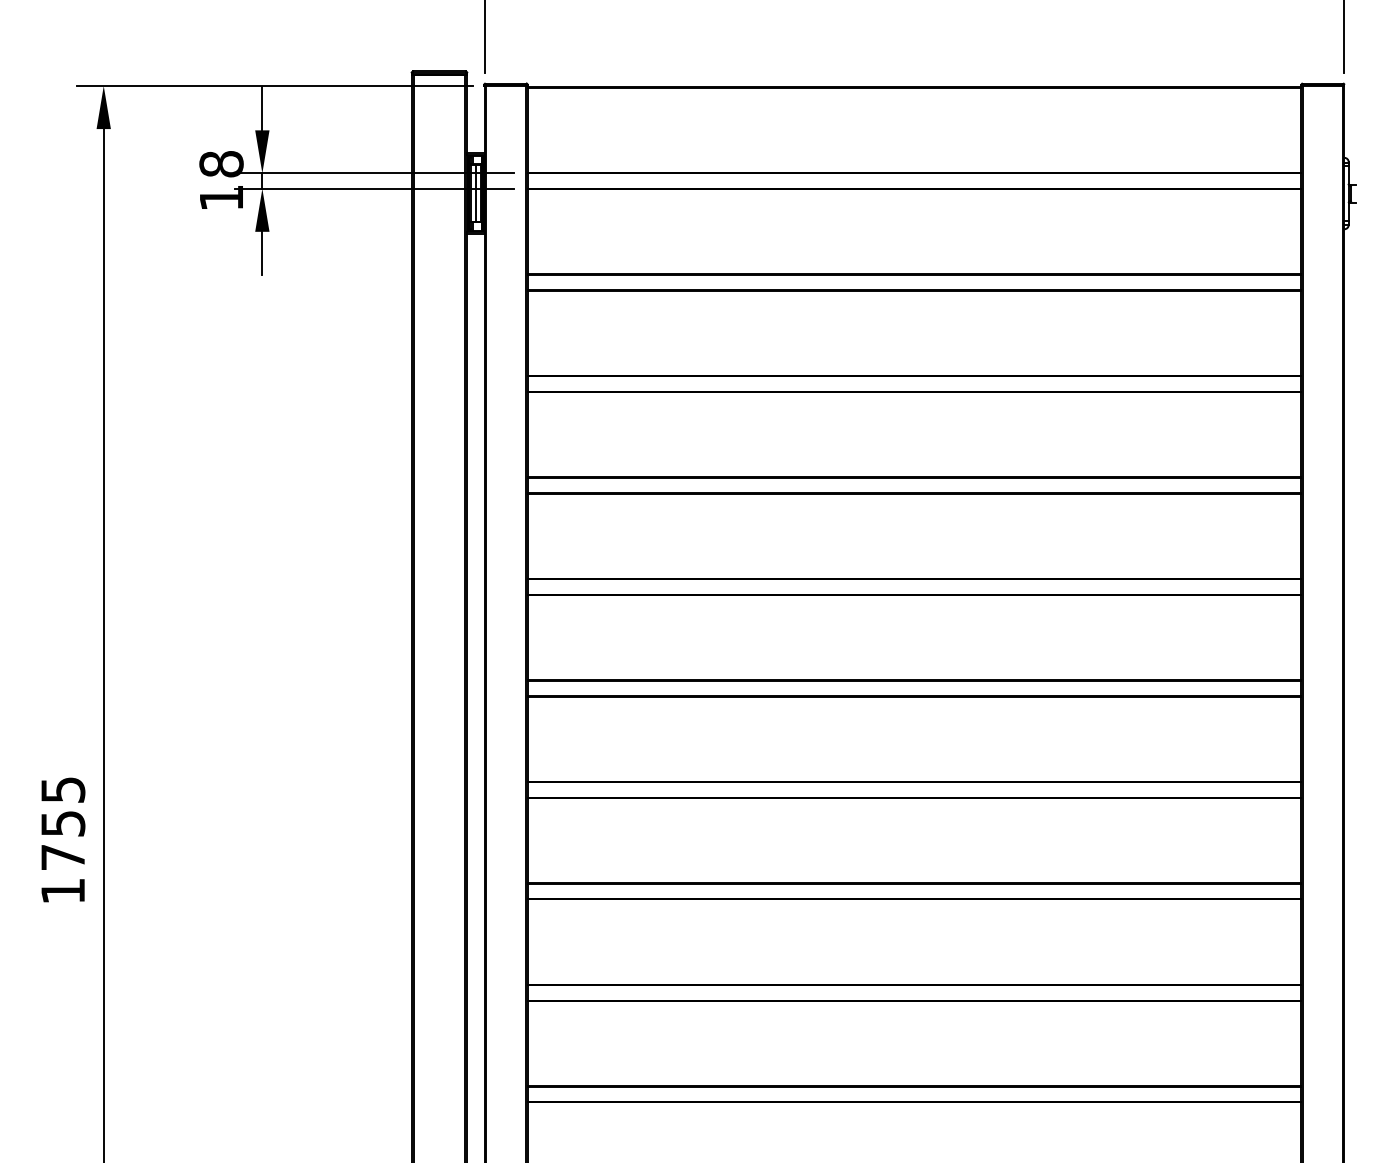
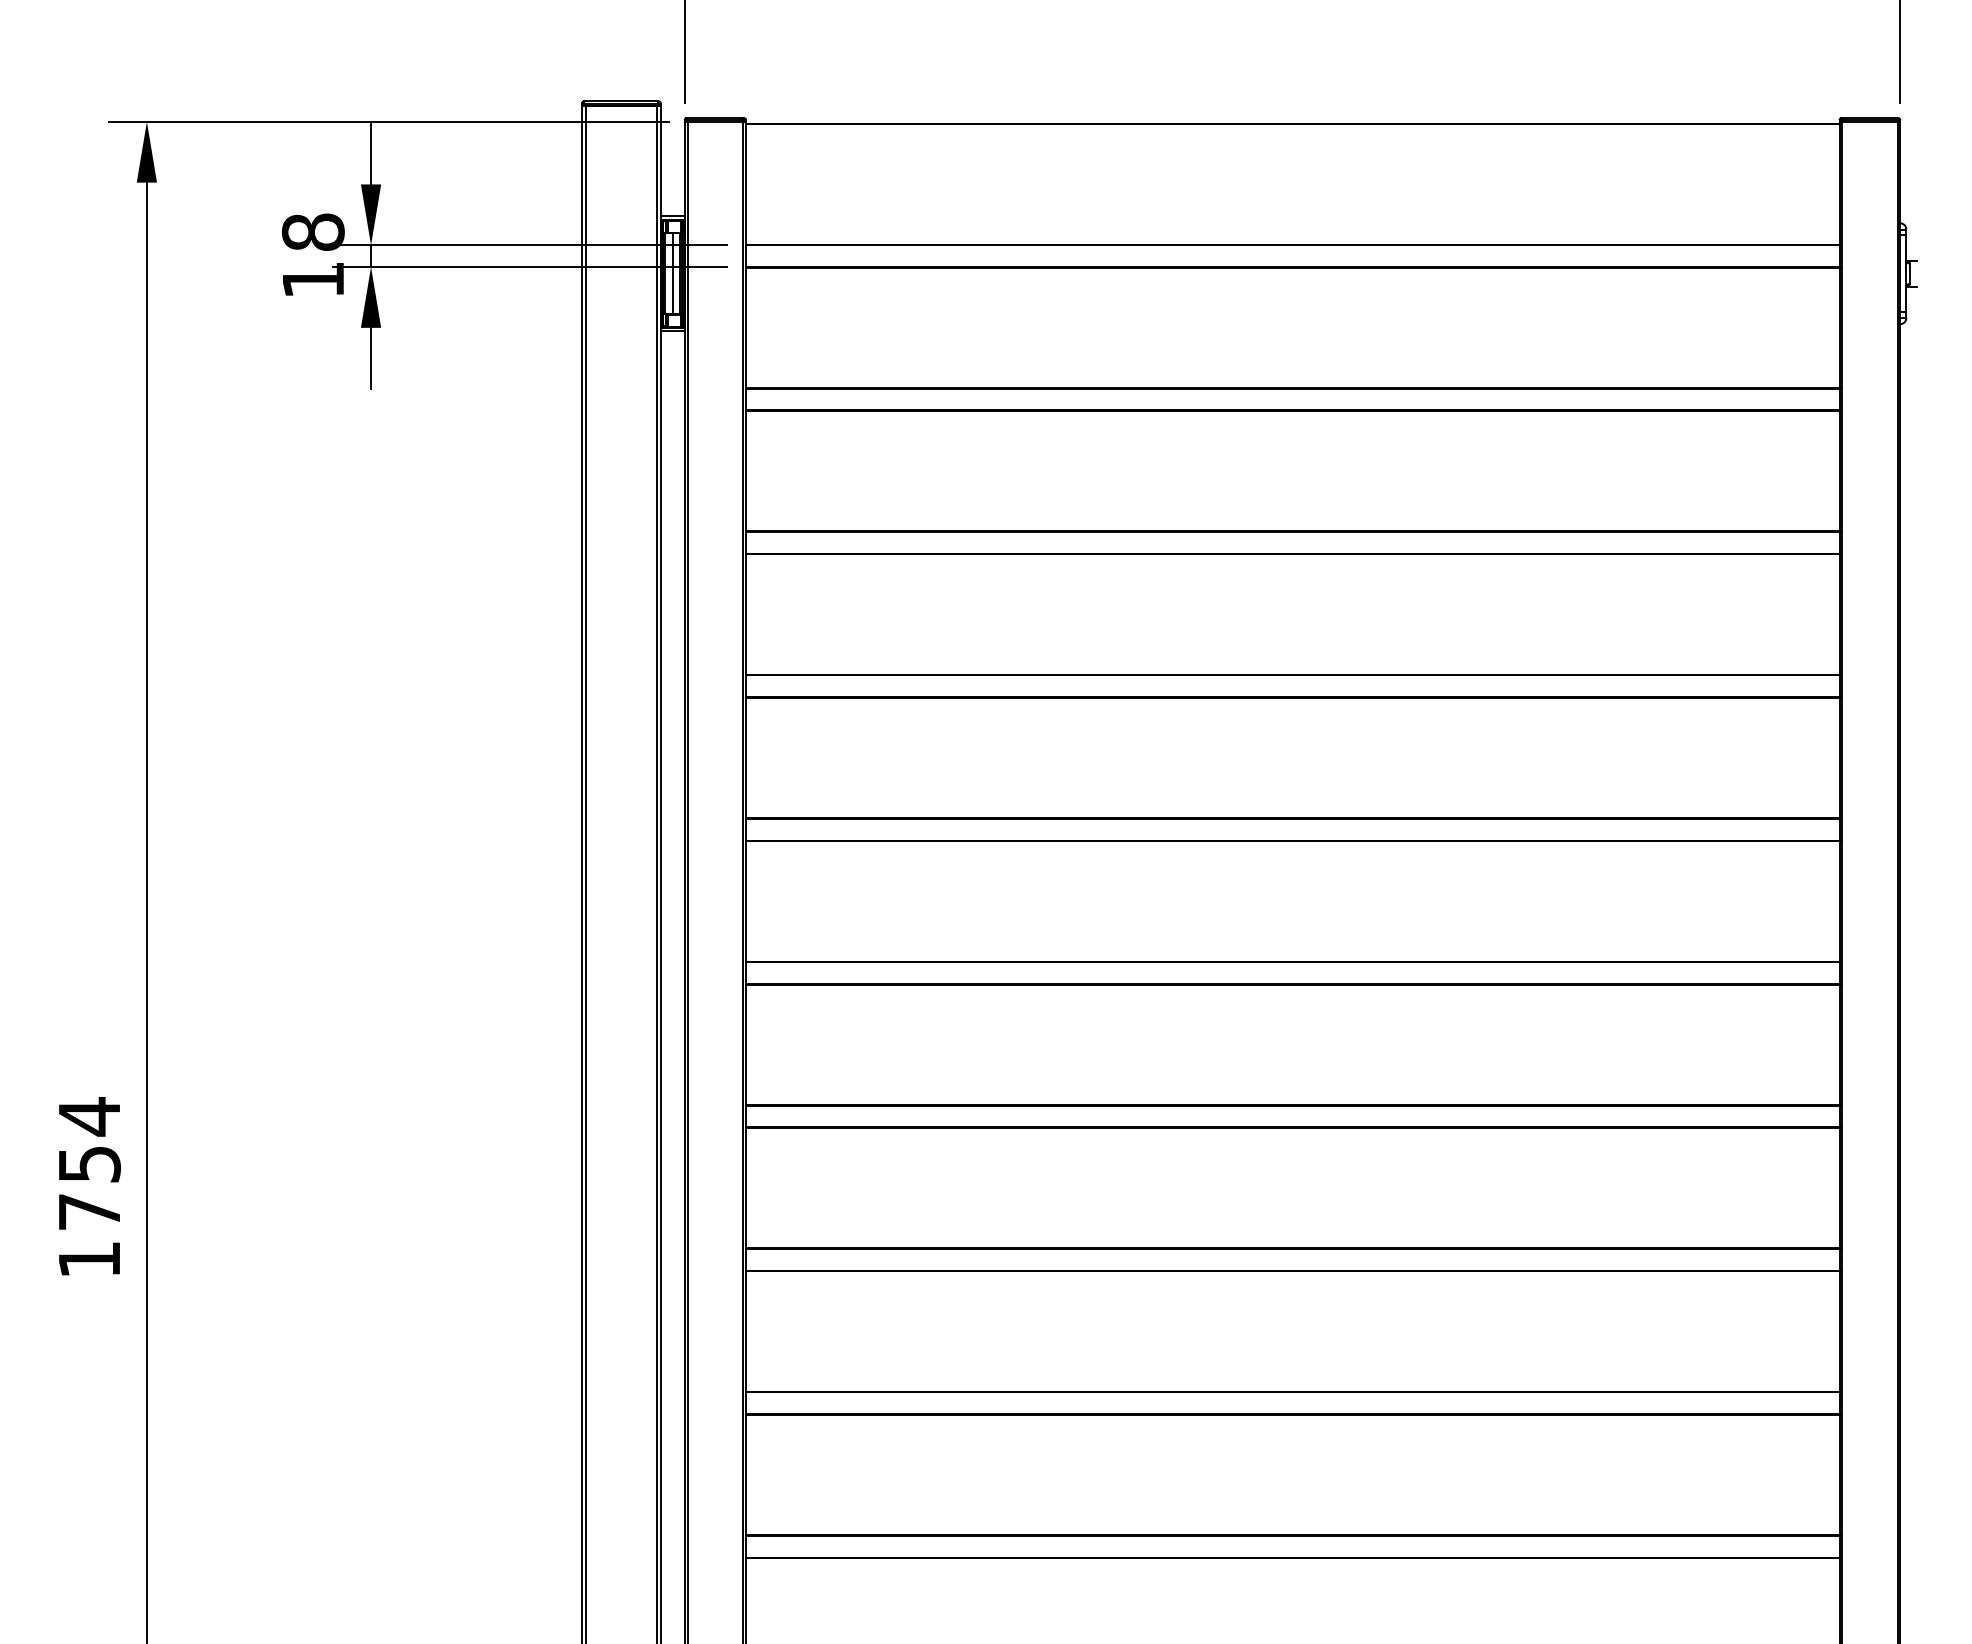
text: (63, 789) -> (89, 1116), 1755 -> 1754

